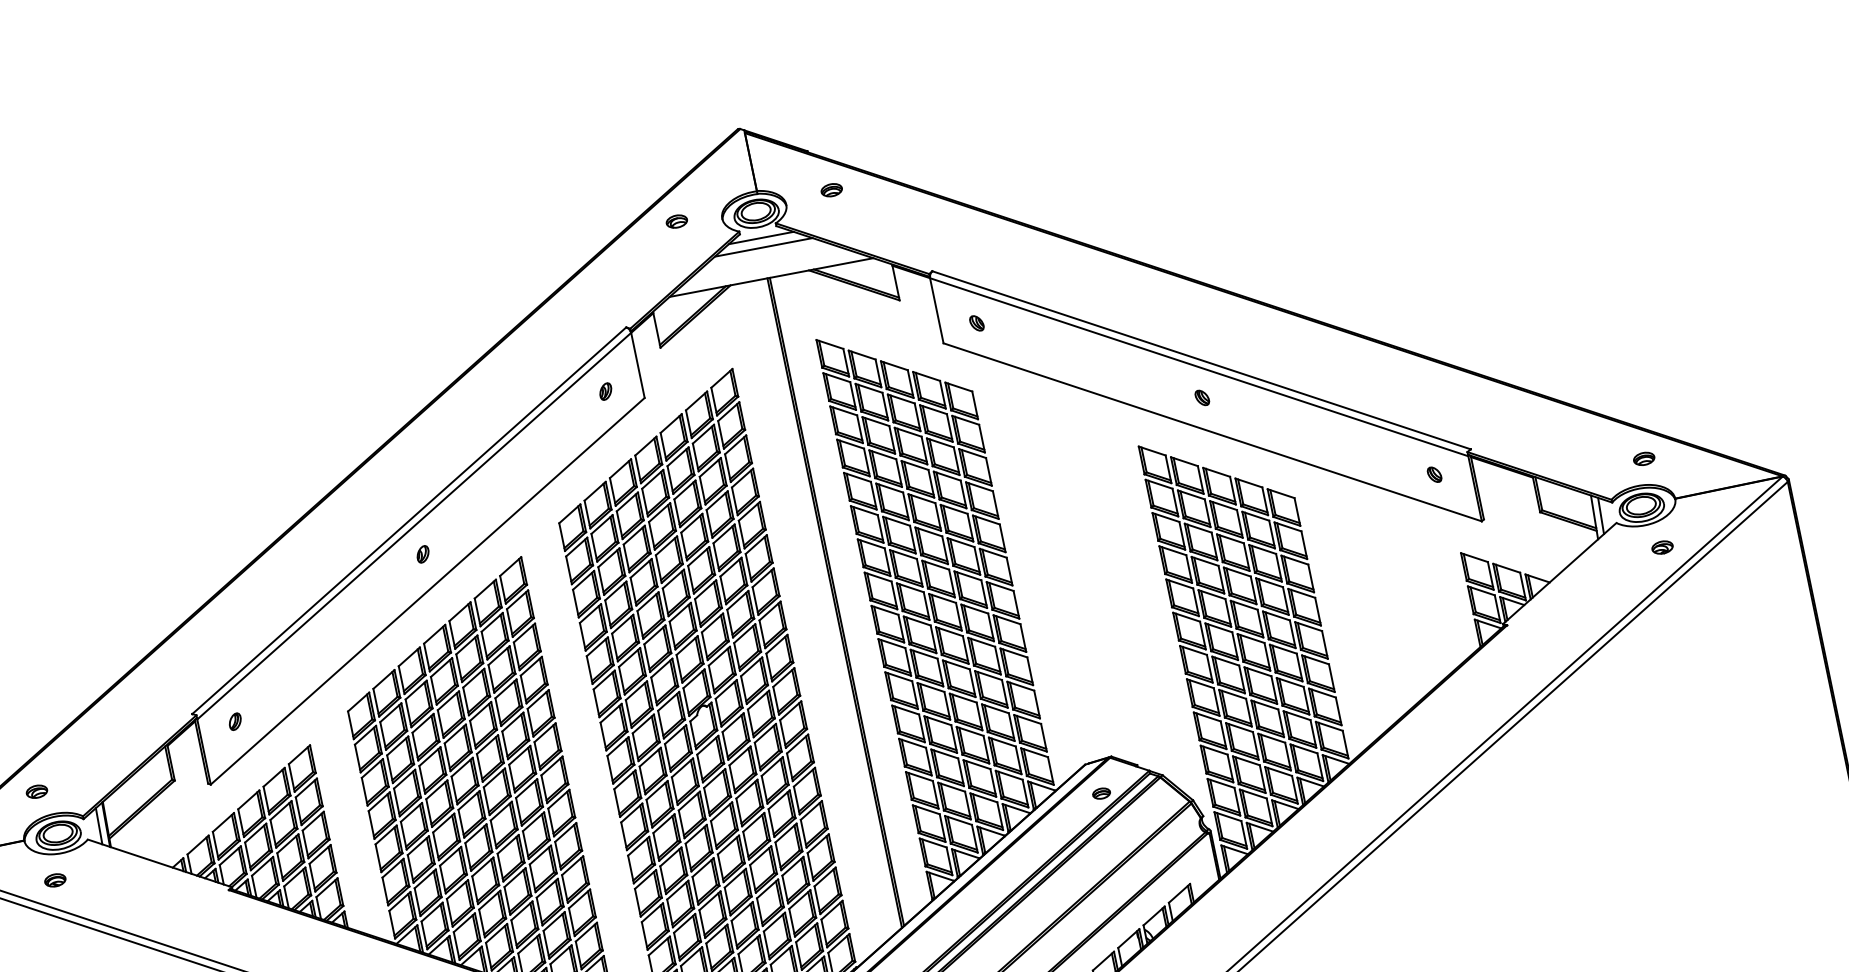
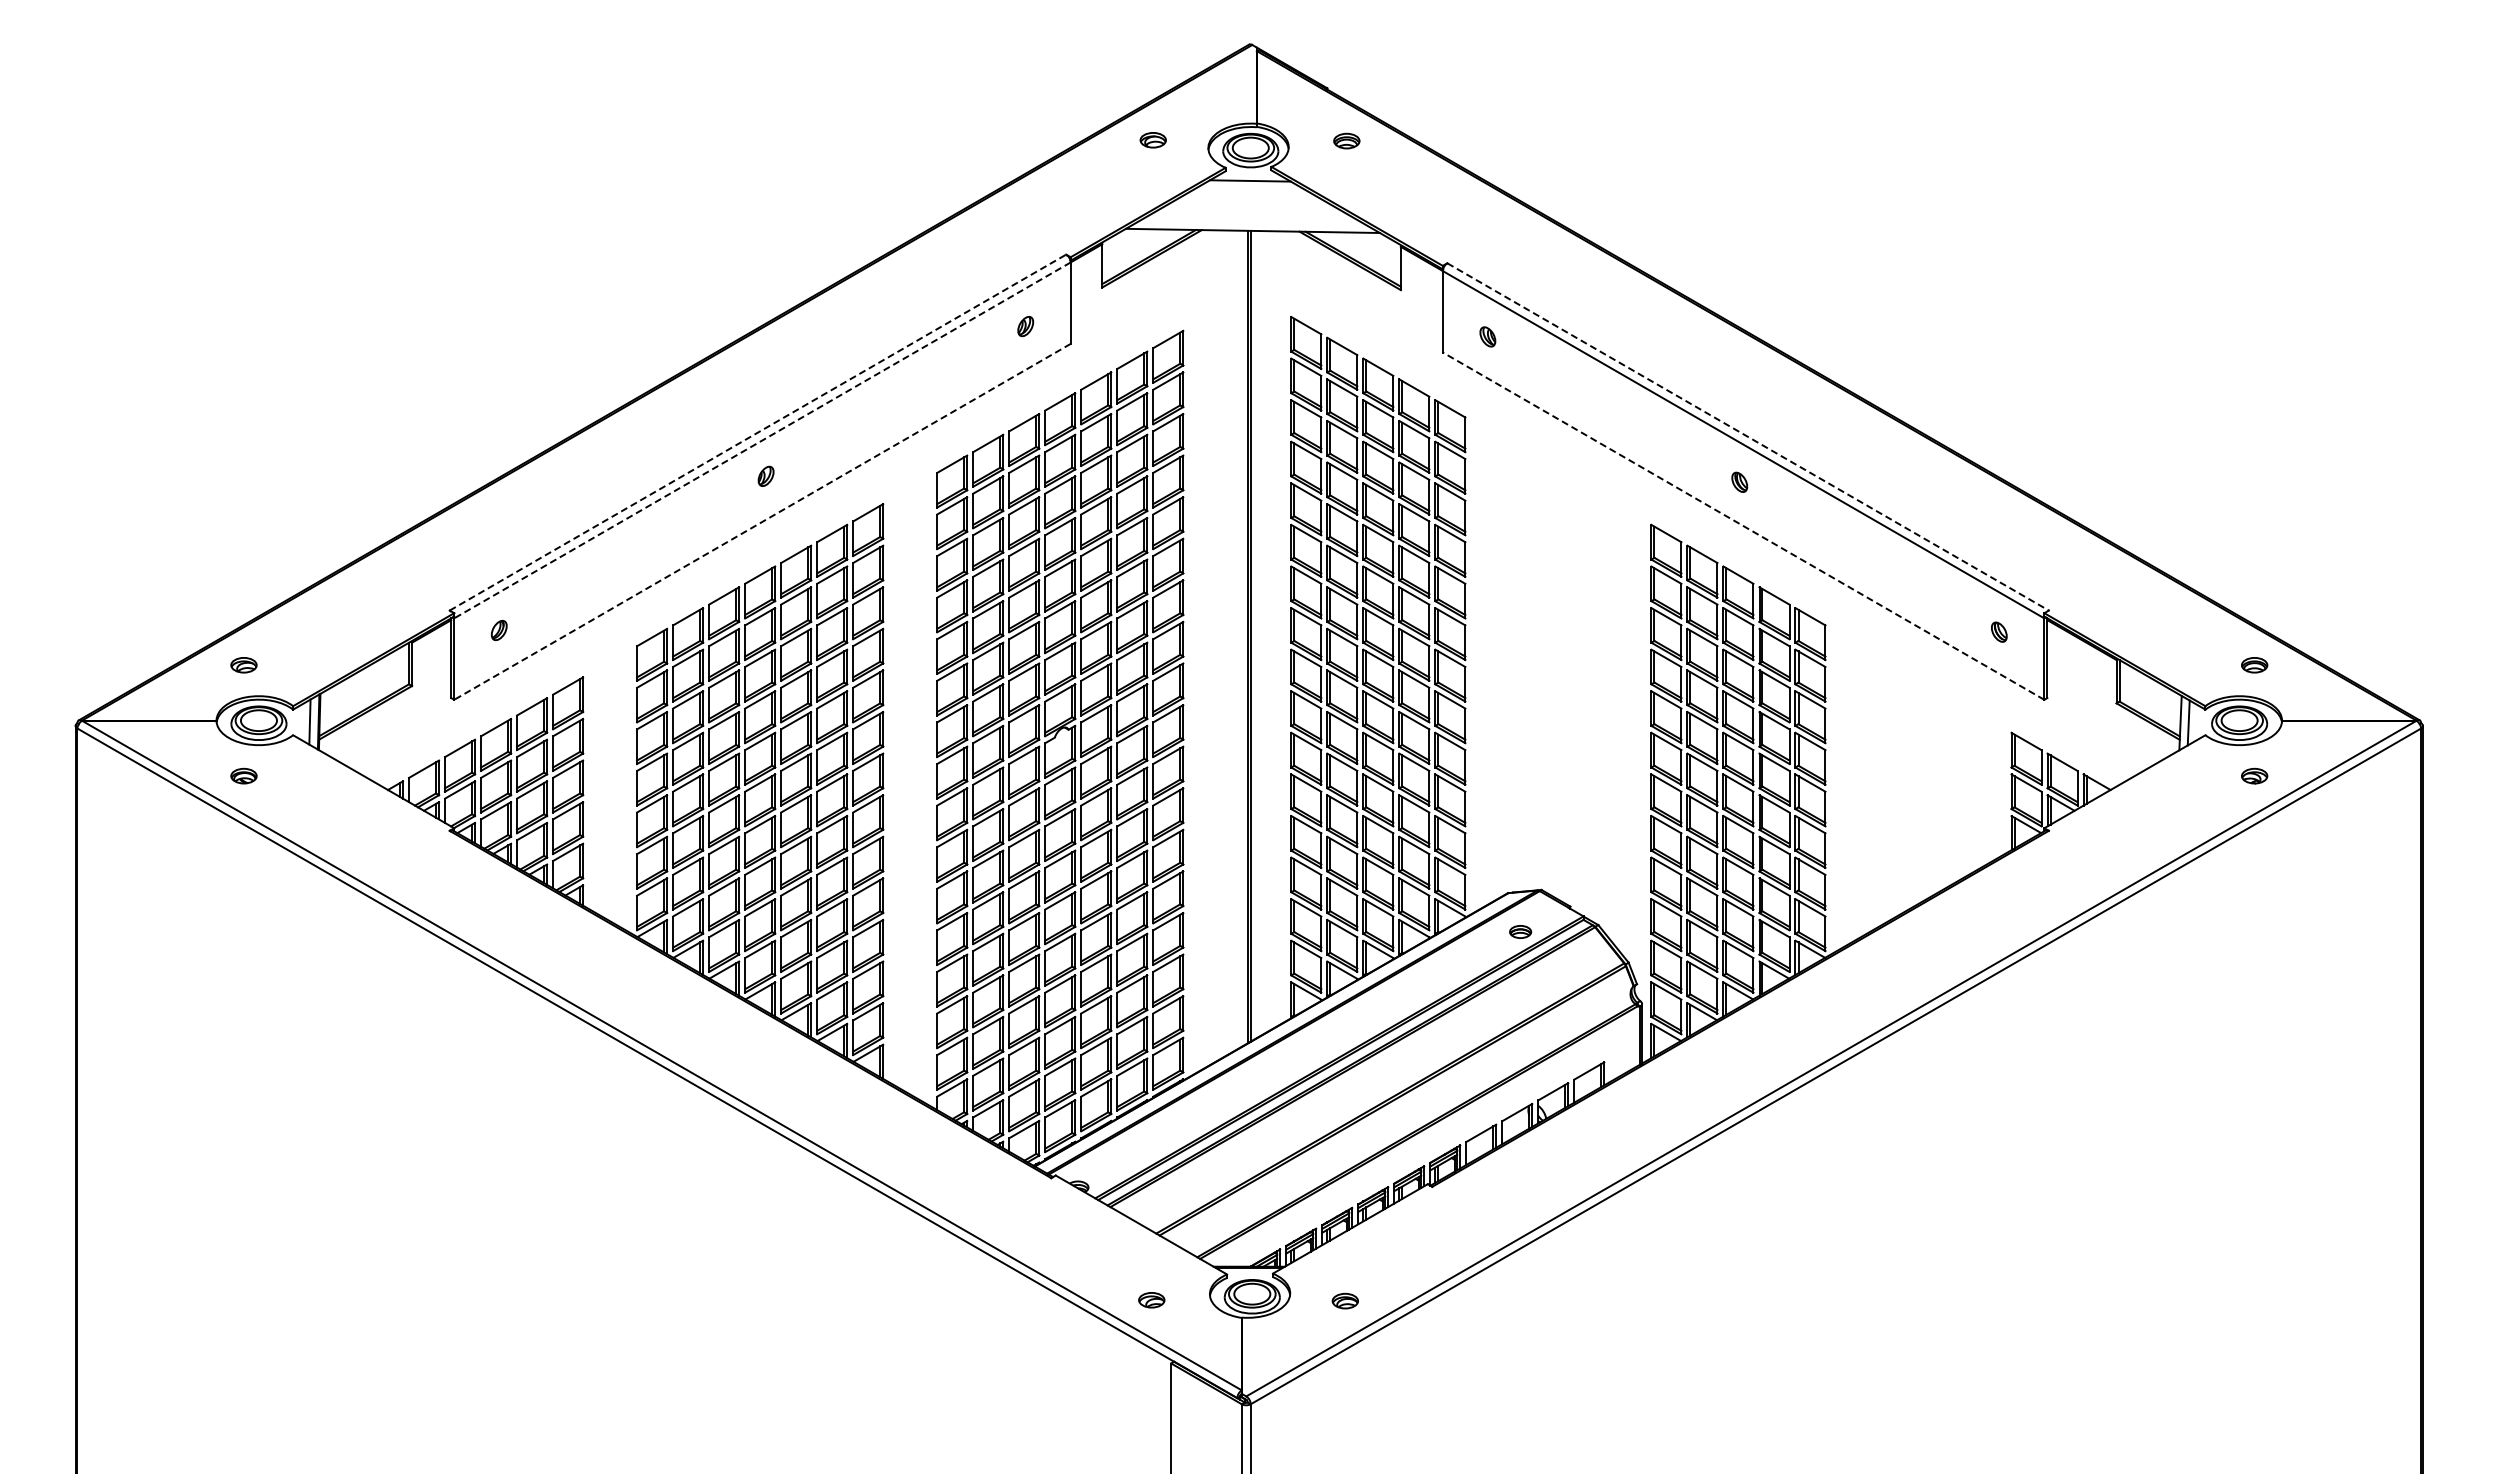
line: (764, 247) -> (1251, 192), removed
line: (1201, 360) -> (1748, 437), solid -> dashed
line: (1212, 431) -> (1743, 525), solid -> dashed
line: (408, 520) -> (757, 432), solid -> dashed
line: (414, 526) -> (762, 440), solid -> dashed
line: (427, 591) -> (762, 521), solid -> dashed

